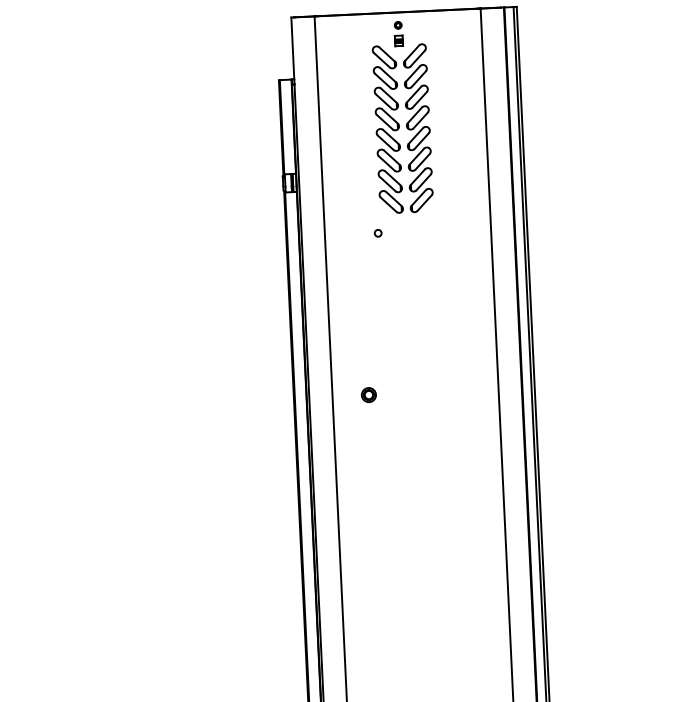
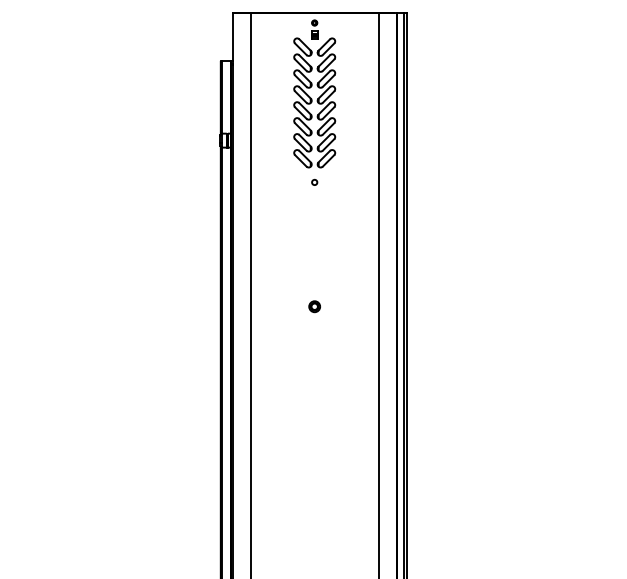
circle: (377, 232) -> (314, 181), moved
part: (368, 394) -> (314, 306), moved

